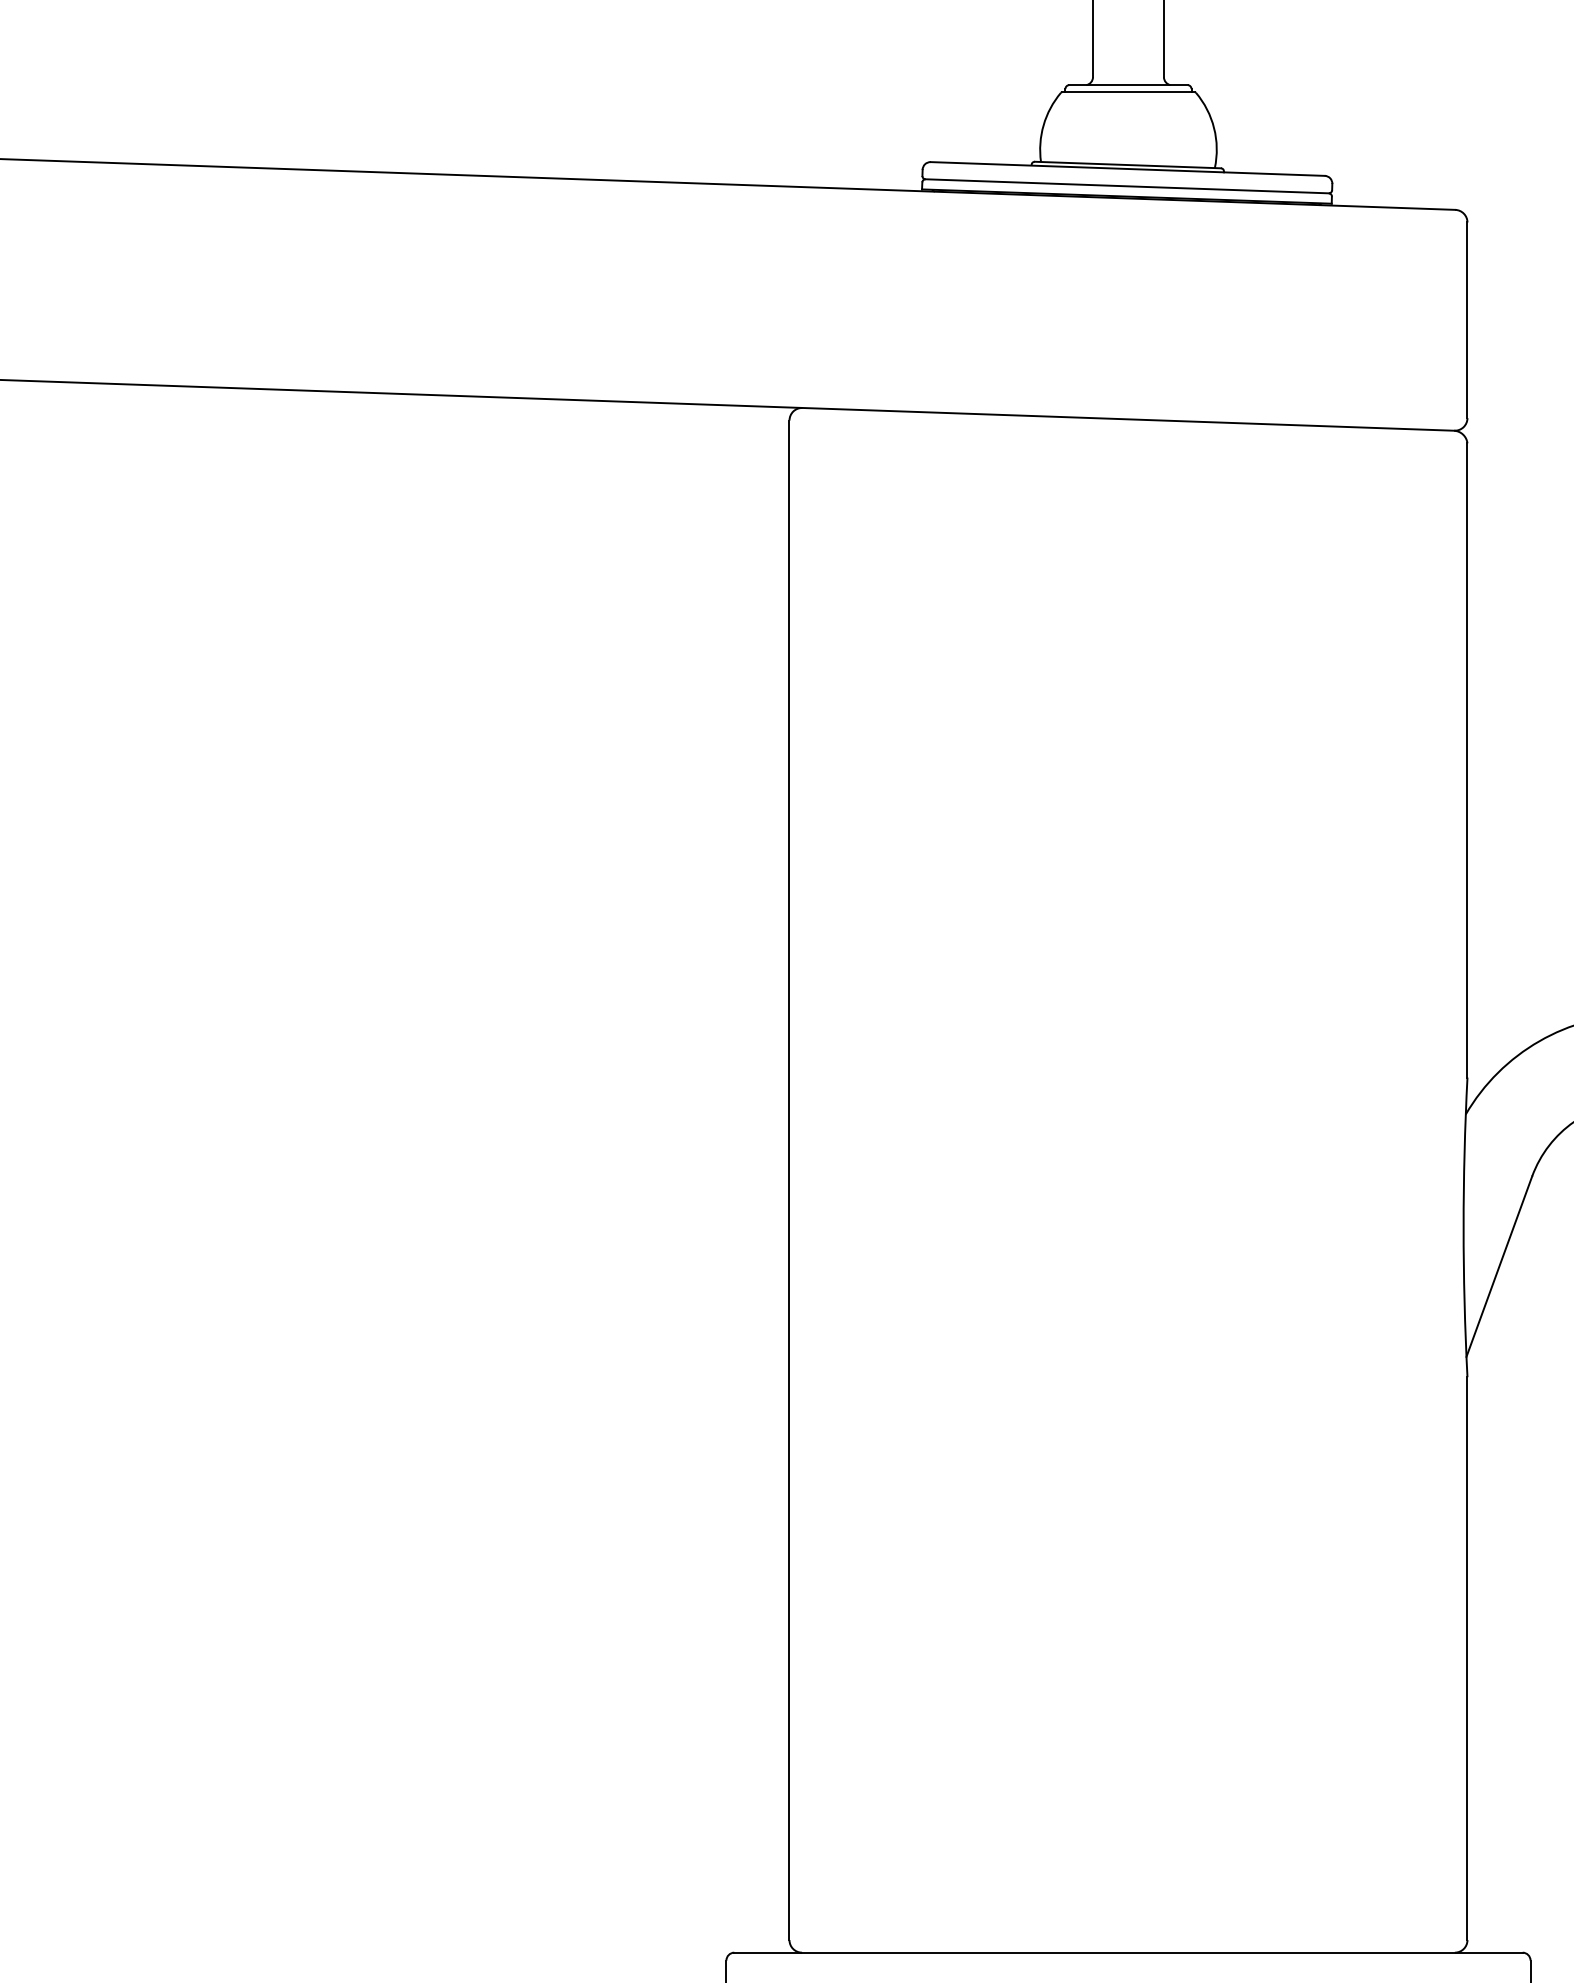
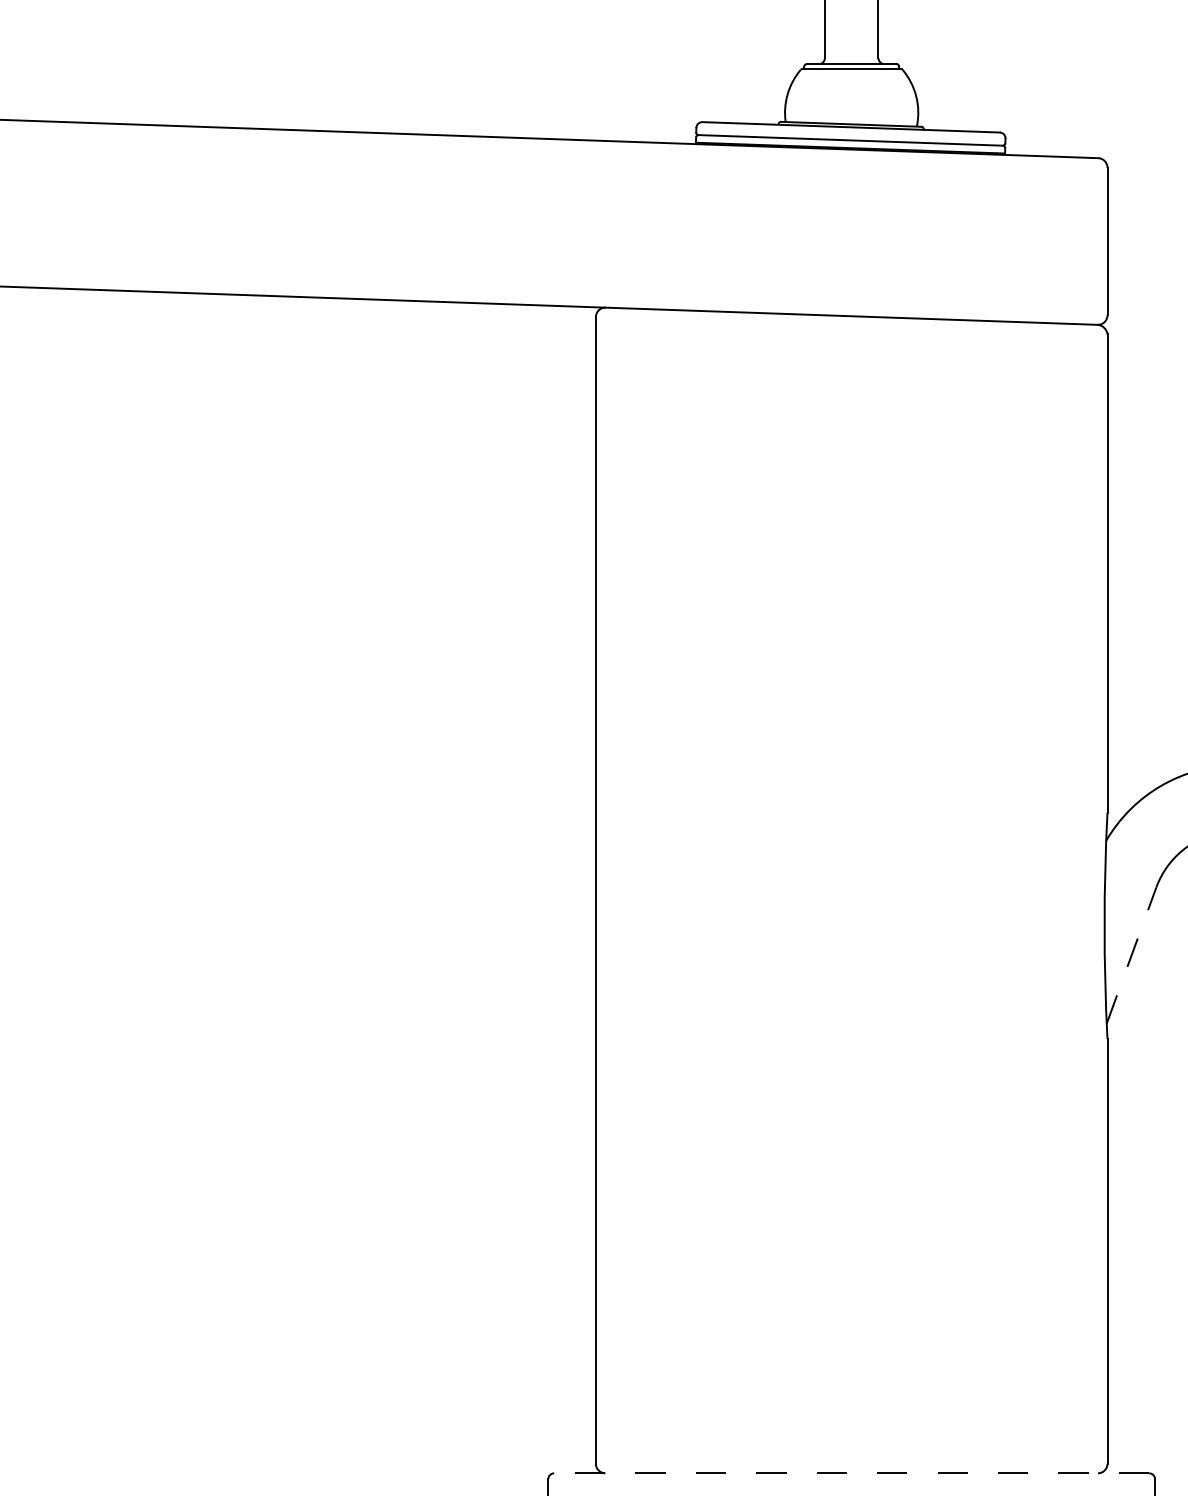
line: (1499, 1266) -> (1131, 955), solid -> dashed
line: (1128, 1952) -> (851, 1473), solid -> dashed

